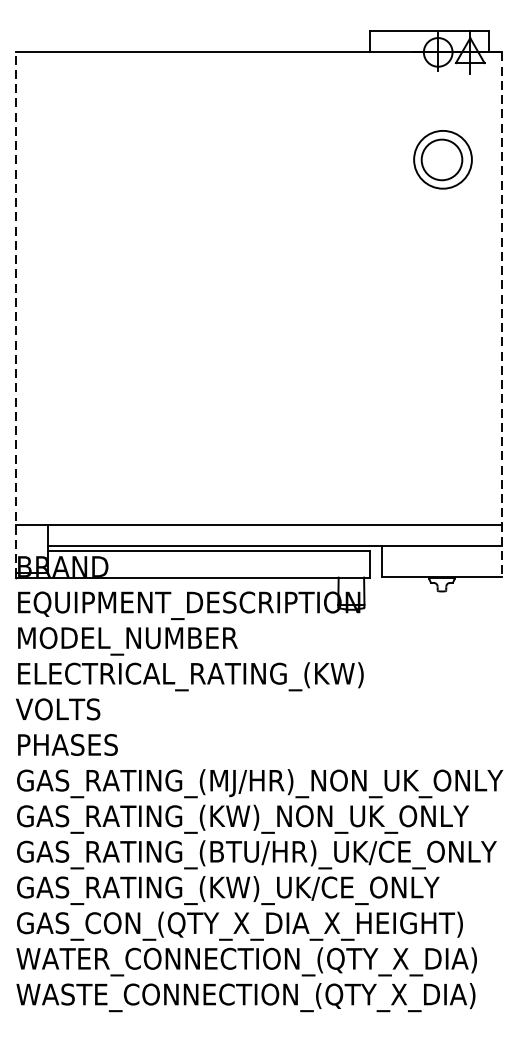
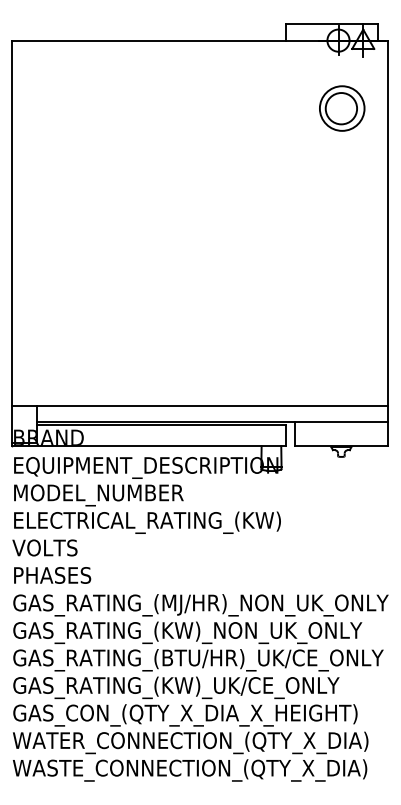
part: (443, 159) -> (342, 108), moved
line: (16, 315) -> (12, 243), dashed -> solid
line: (501, 315) -> (387, 243), dashed -> solid

